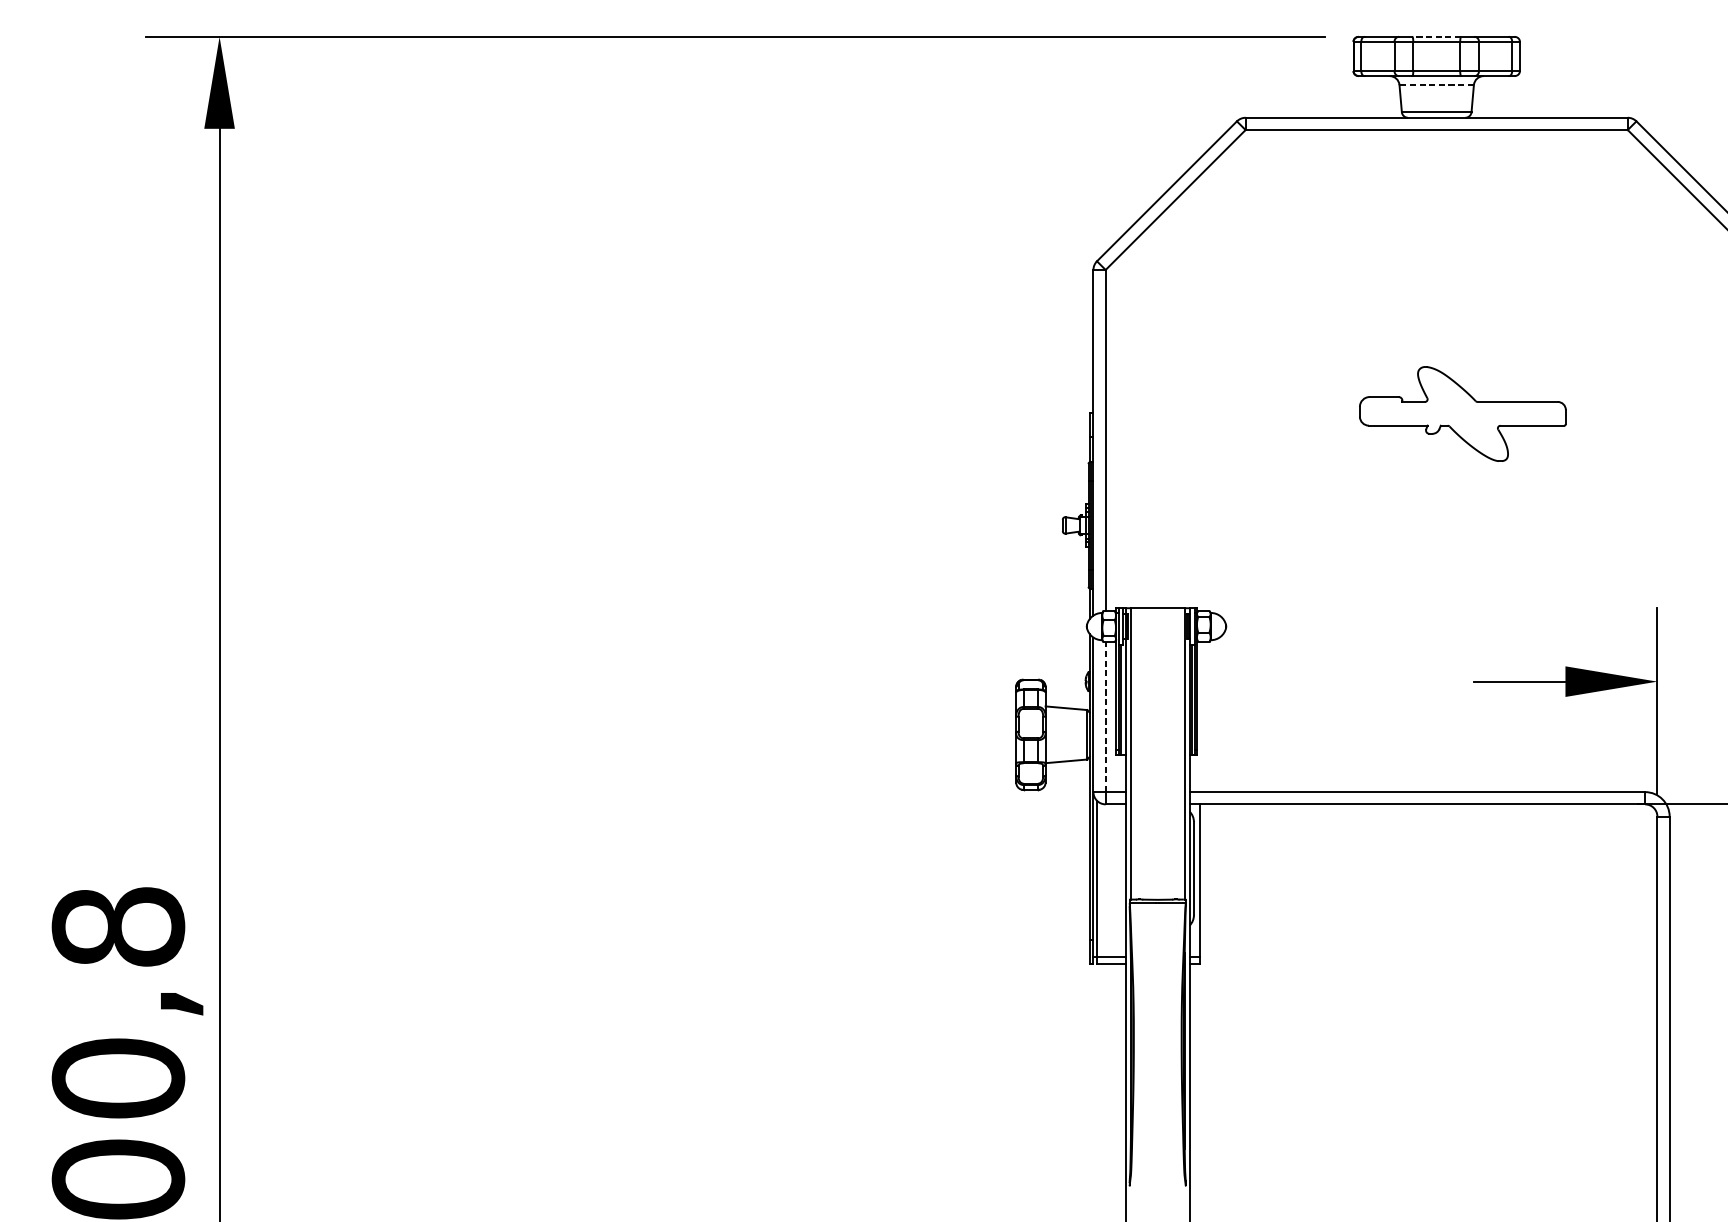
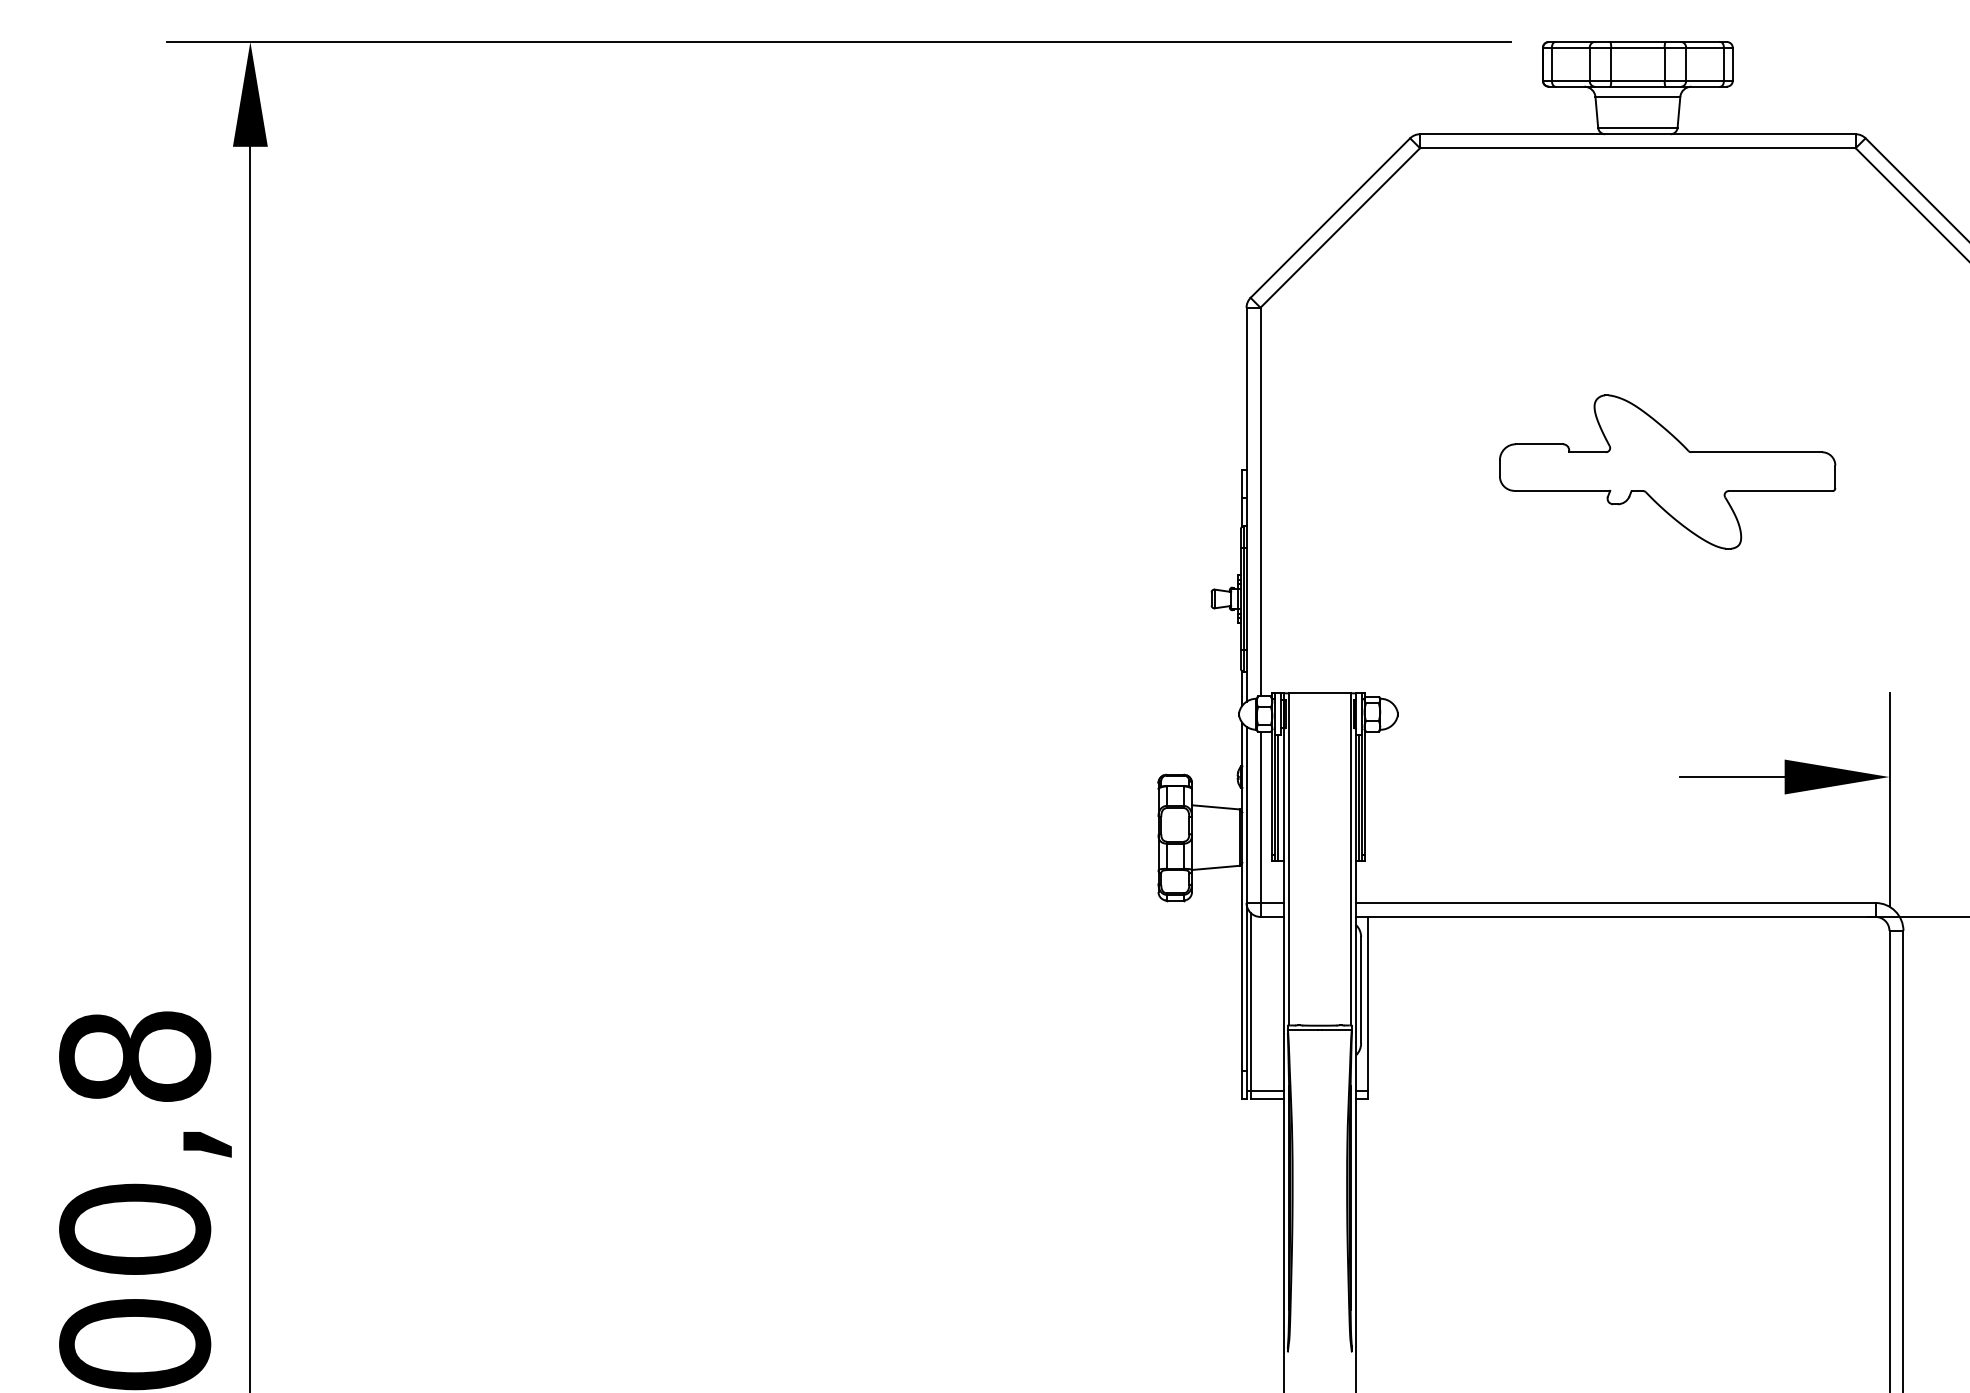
line: (1436, 36) -> (1637, 41), dashed -> solid
line: (1436, 84) -> (1637, 96), dashed -> solid
part: (1462, 413) -> (1667, 471), size x1.43
line: (1105, 717) -> (1260, 817), dashed -> solid

